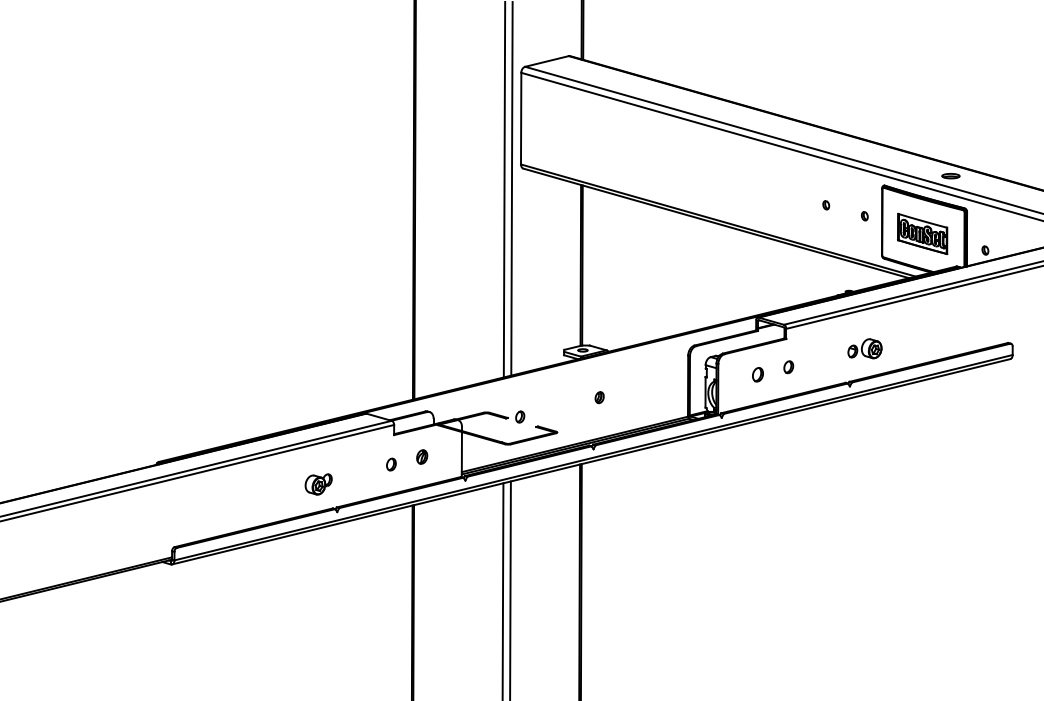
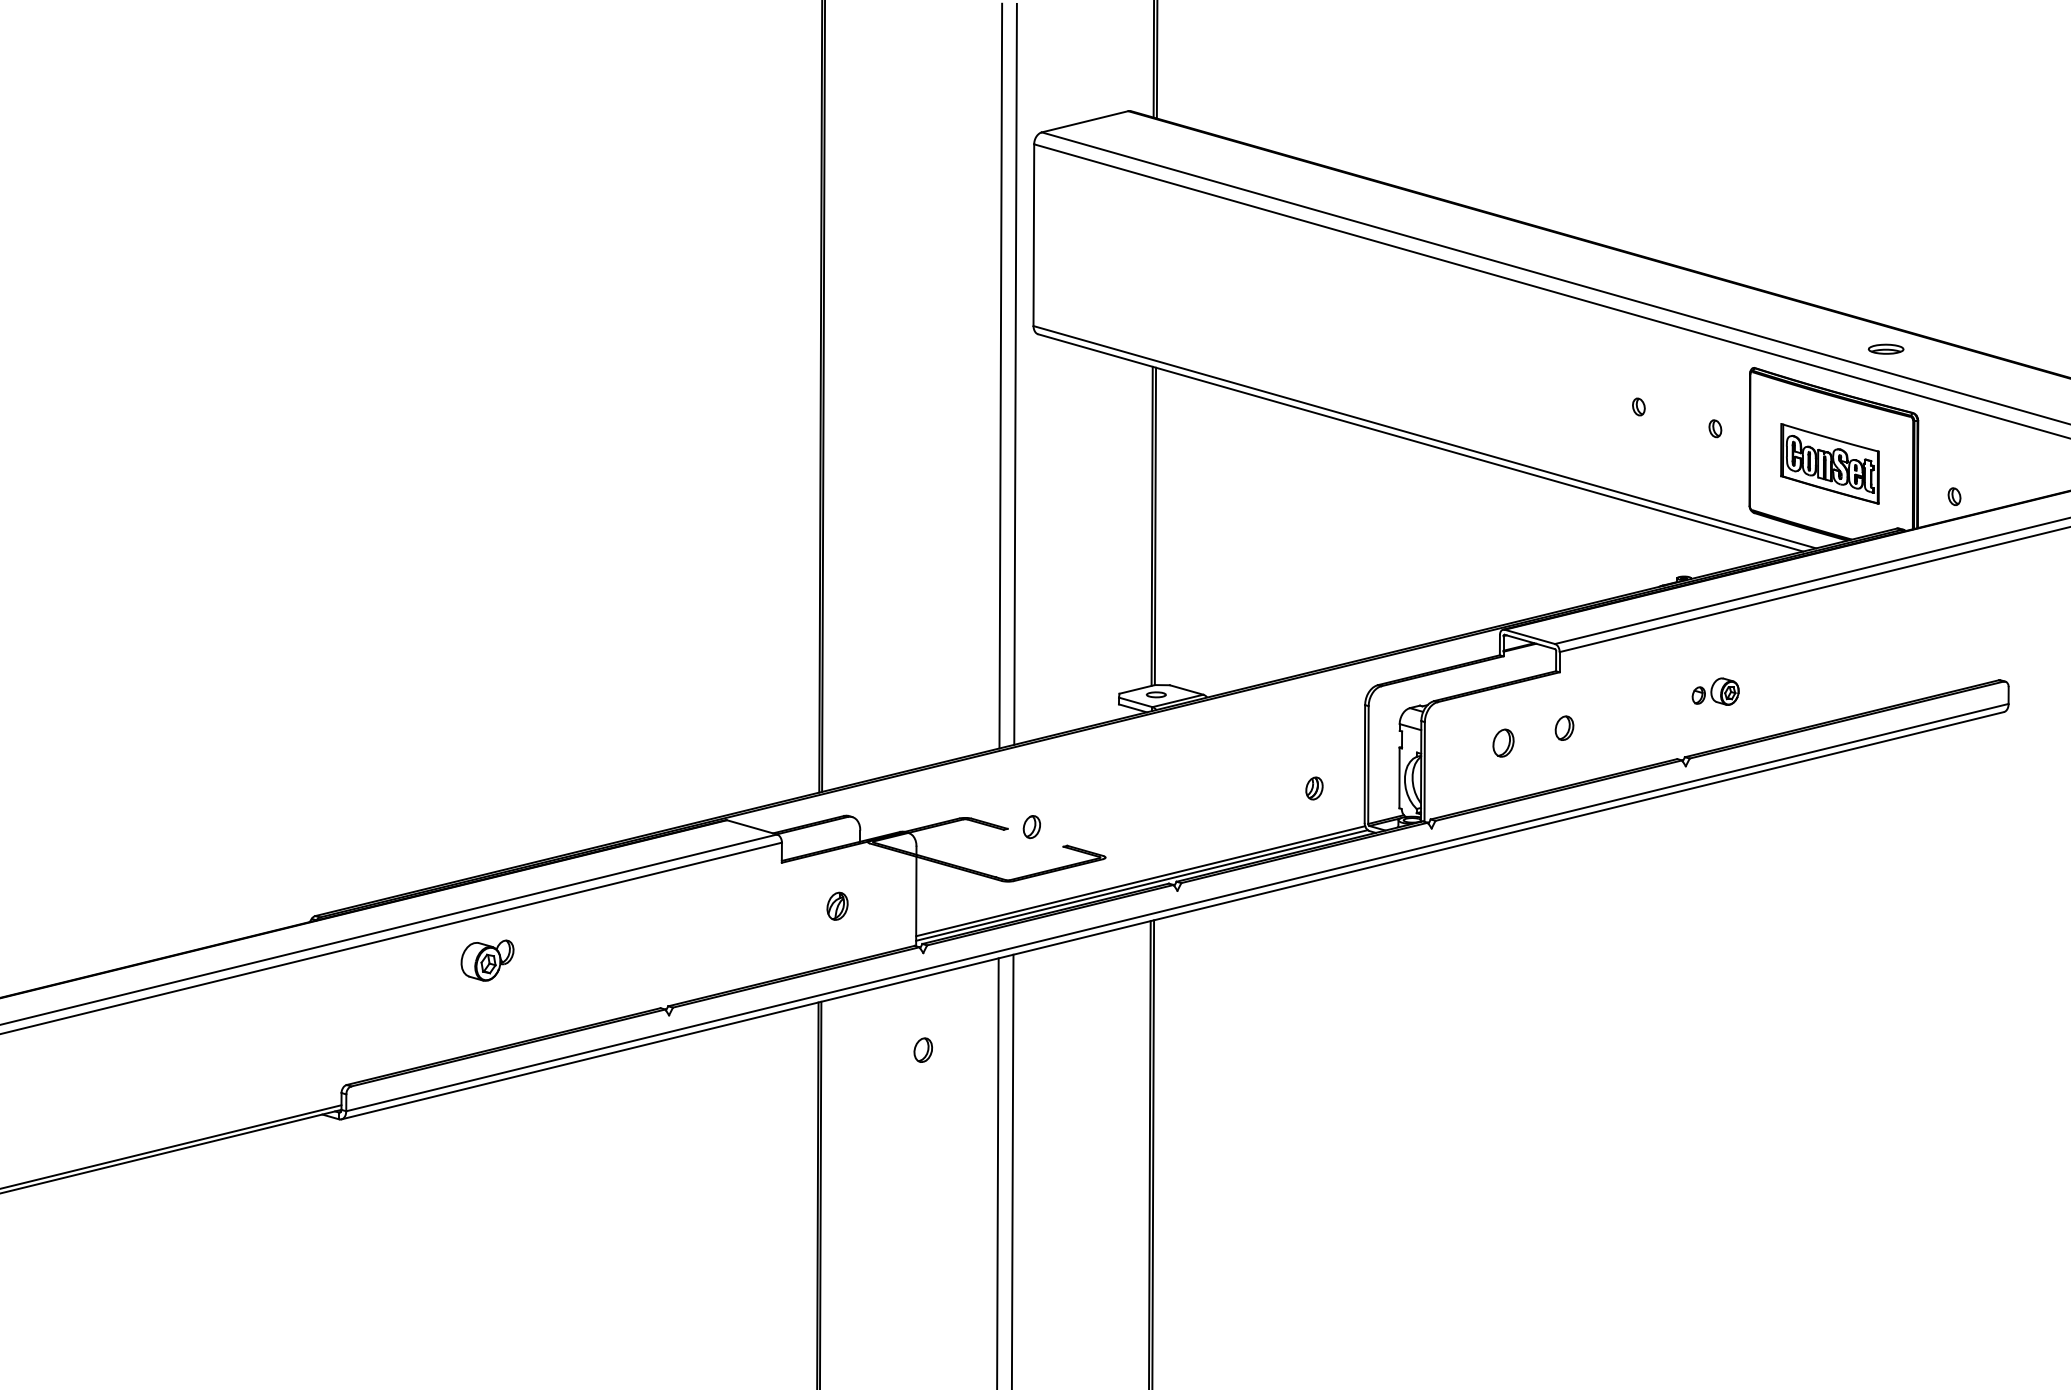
part: (864, 348) -> (1714, 691), size x0.7
part: (599, 397) -> (1314, 788), moved
part: (391, 464) -> (923, 1049), moved
part: (318, 484) -> (487, 960), moved

